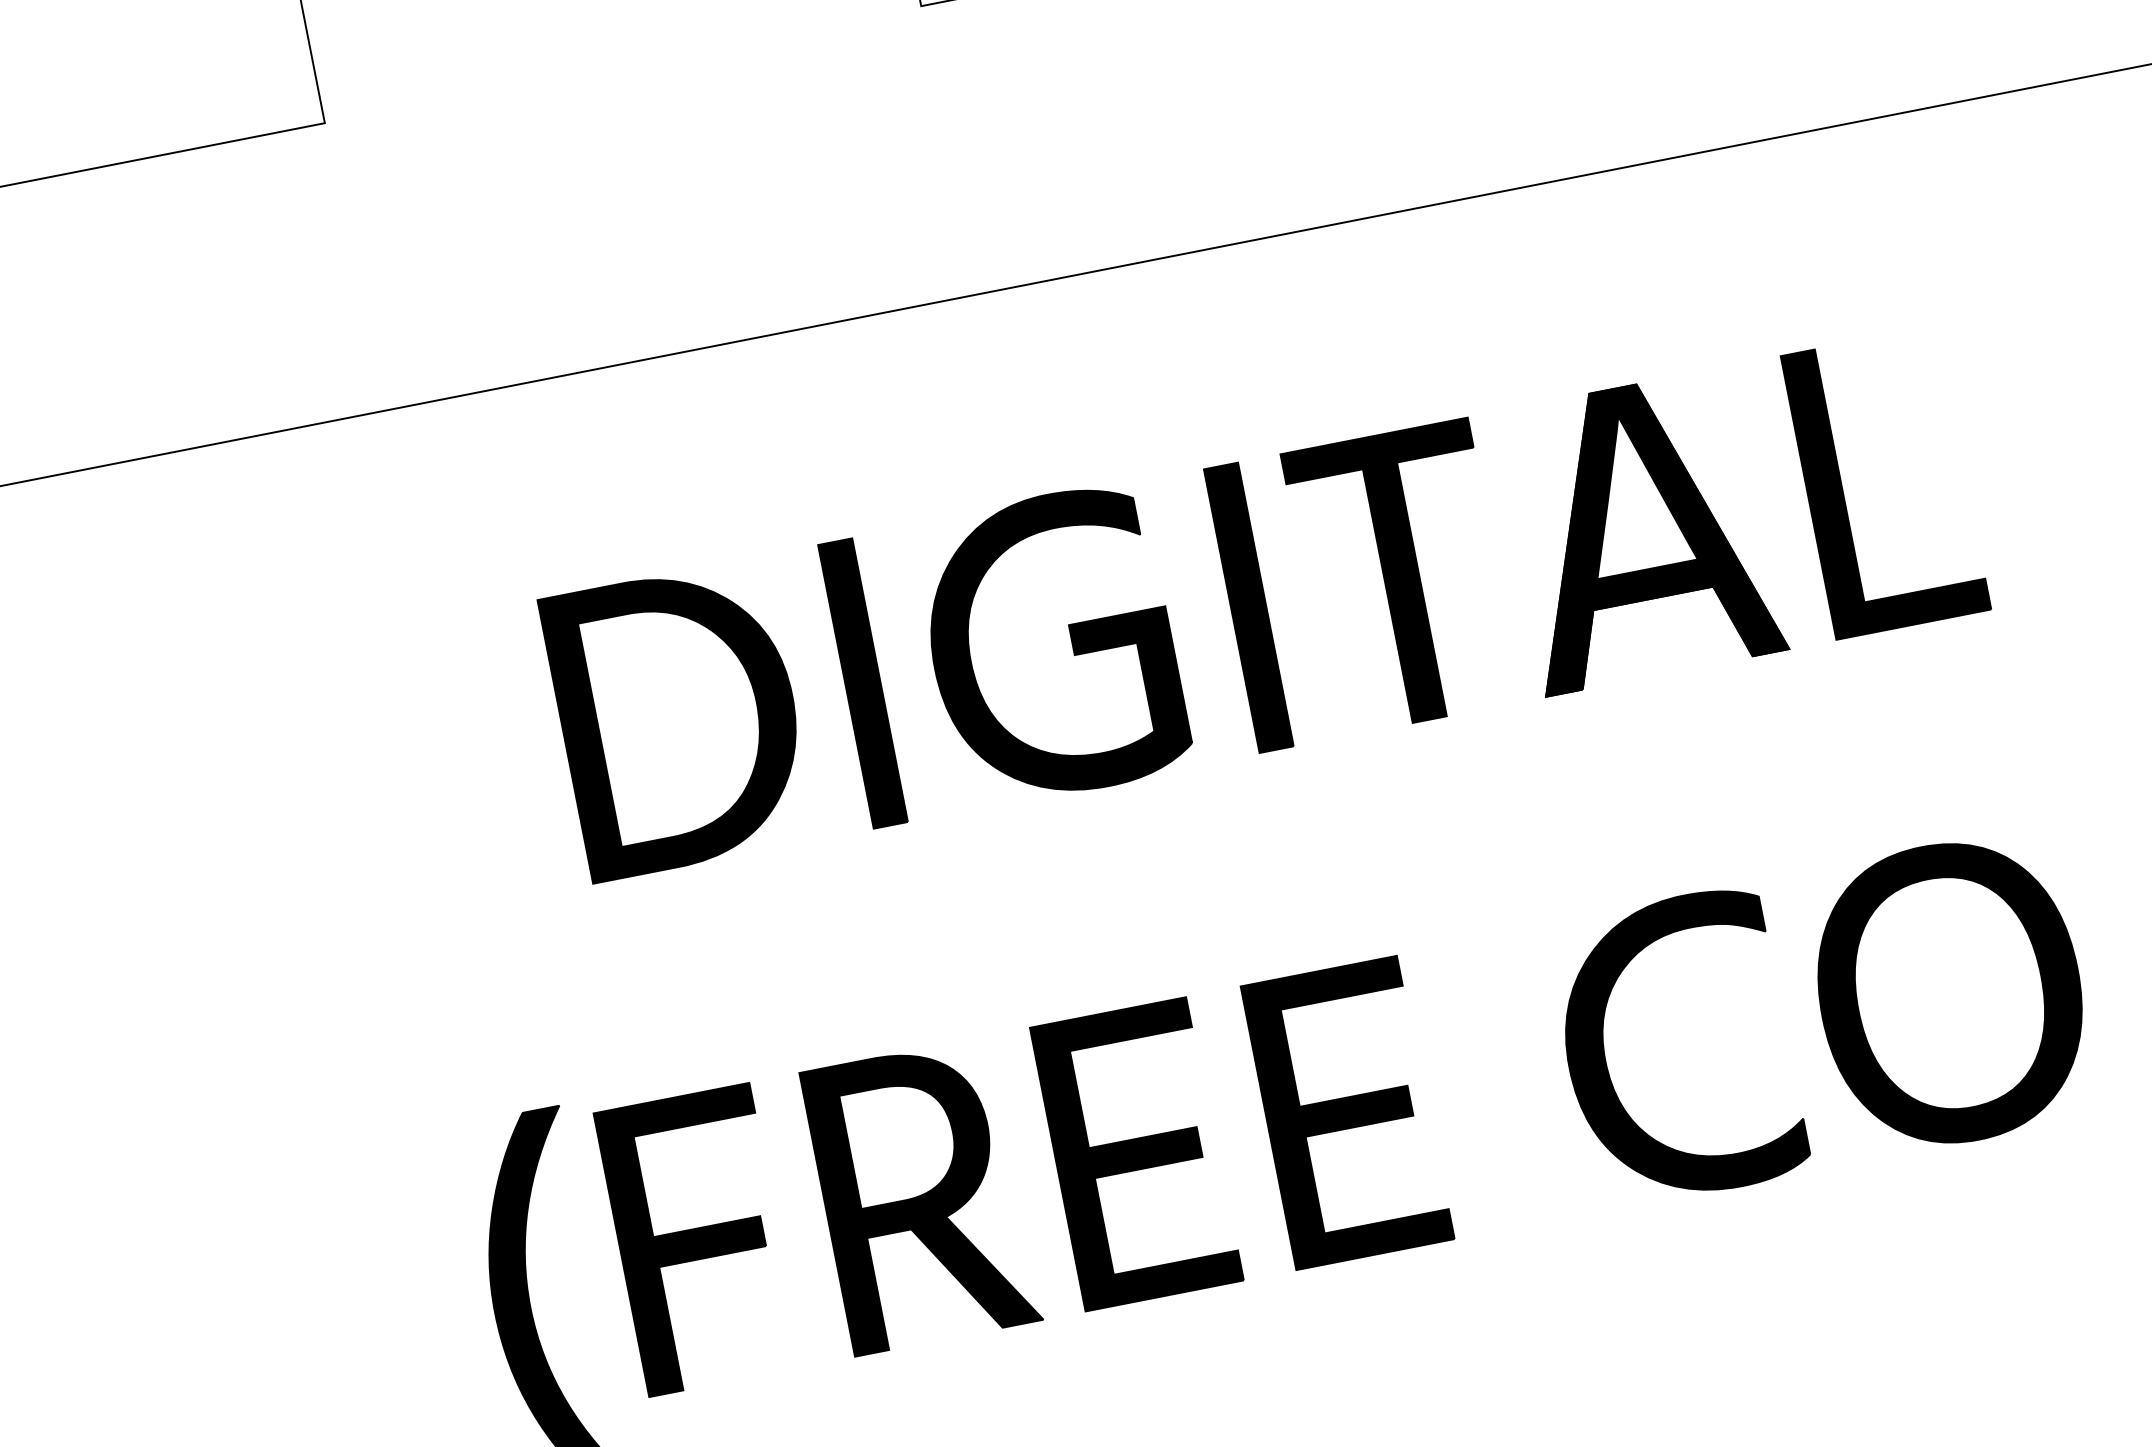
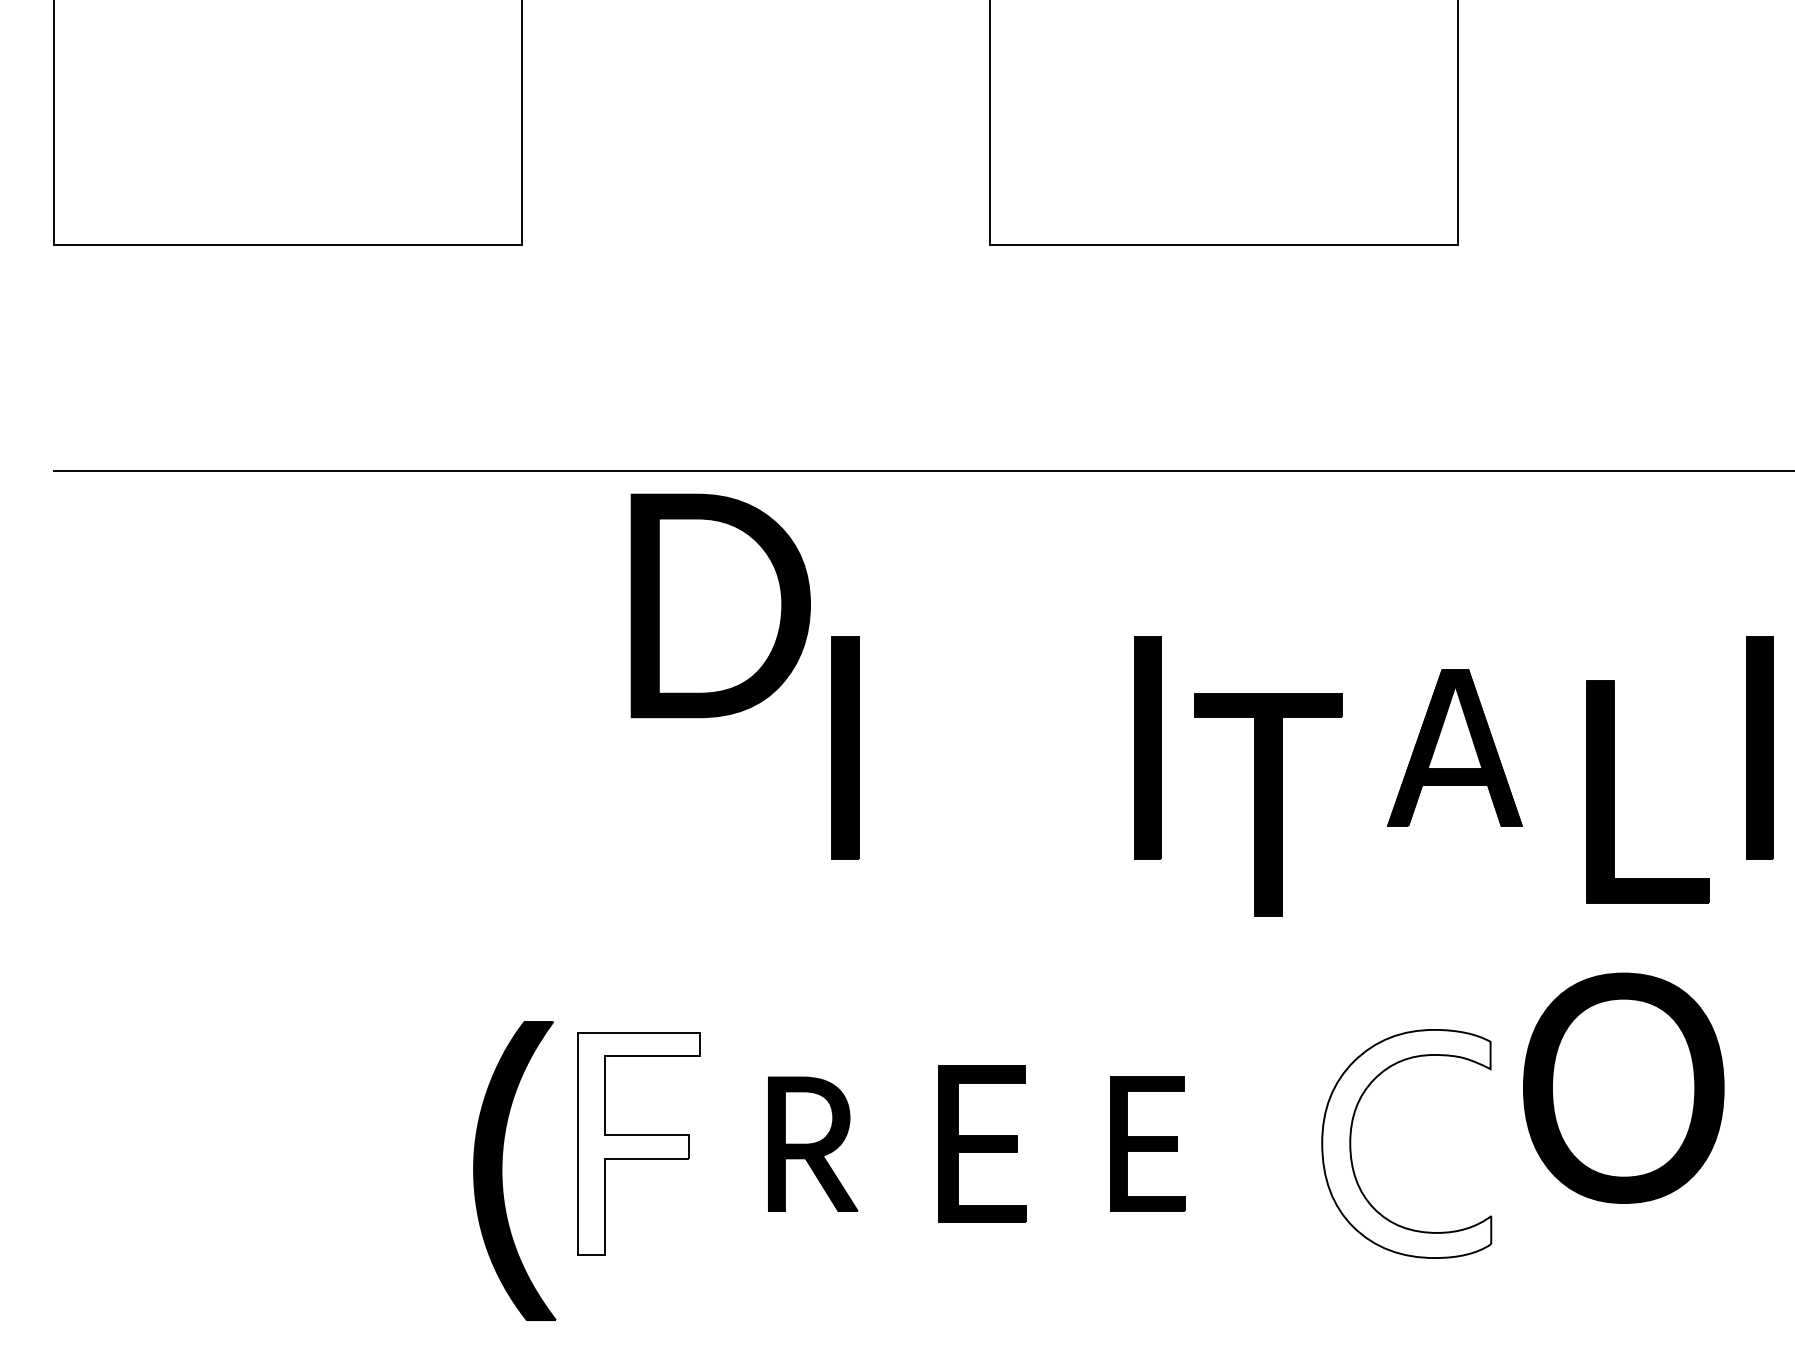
part: (2027, 454) -> (1759, 747), added
part: (1843, 490) -> (1614, 791), moved
part: (1639, 530) -> (1454, 747), size x0.7
part: (1402, 577) -> (1268, 804), moved
part: (1070, 640) -> (1008, 746), removed
part: (678, 719) -> (720, 605), moved
part: (1949, 992) -> (1623, 1087), moved
fill: (1677, 1047) -> (1406, 1143), removed
part: (1347, 1112) -> (1147, 1143), size x0.6
part: (1136, 1153) -> (982, 1143), size x0.7
part: (920, 1197) -> (812, 1144), size x0.6
fill: (699, 1239) -> (639, 1143), removed

